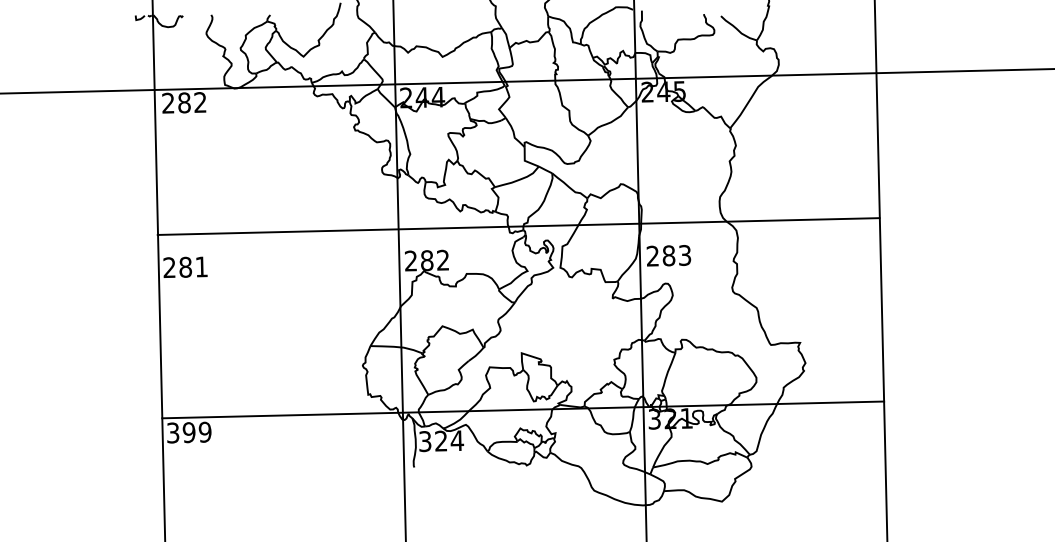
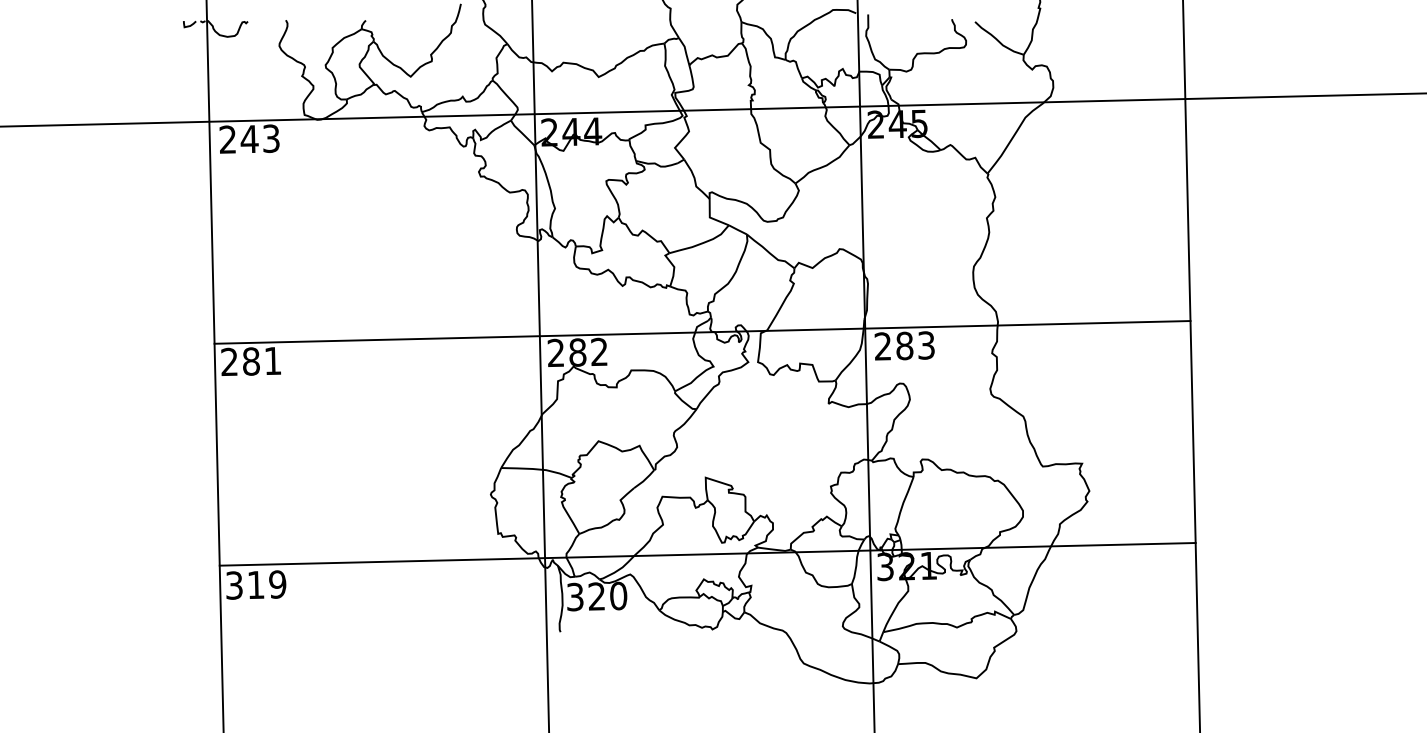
text: (191, 102) -> (259, 138), 282 -> 243
line: (518, 226) -> (702, 332), moved
text: (188, 432) -> (255, 584), 399 -> 319
text: (457, 440) -> (618, 595), 324 -> 320

